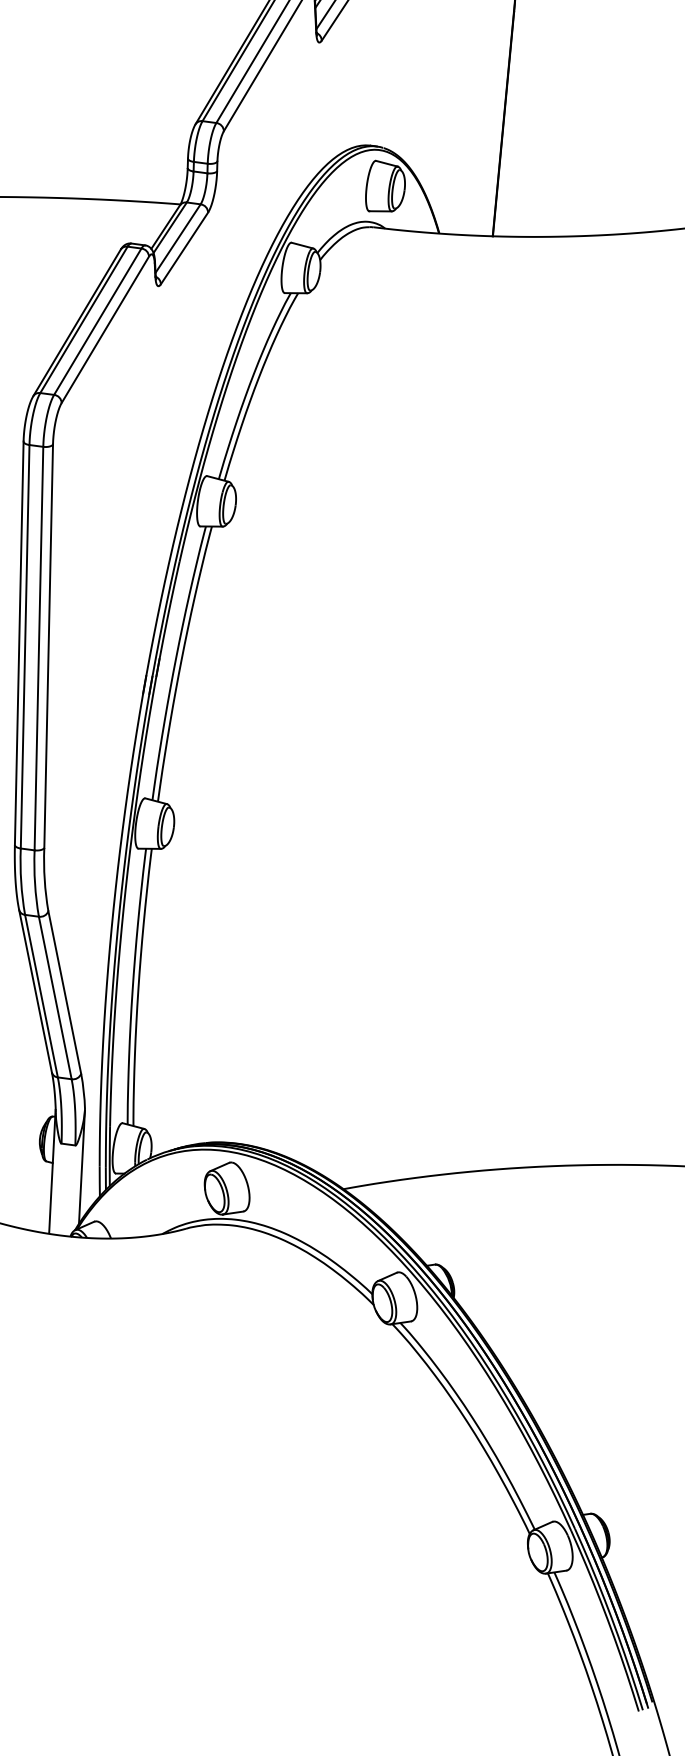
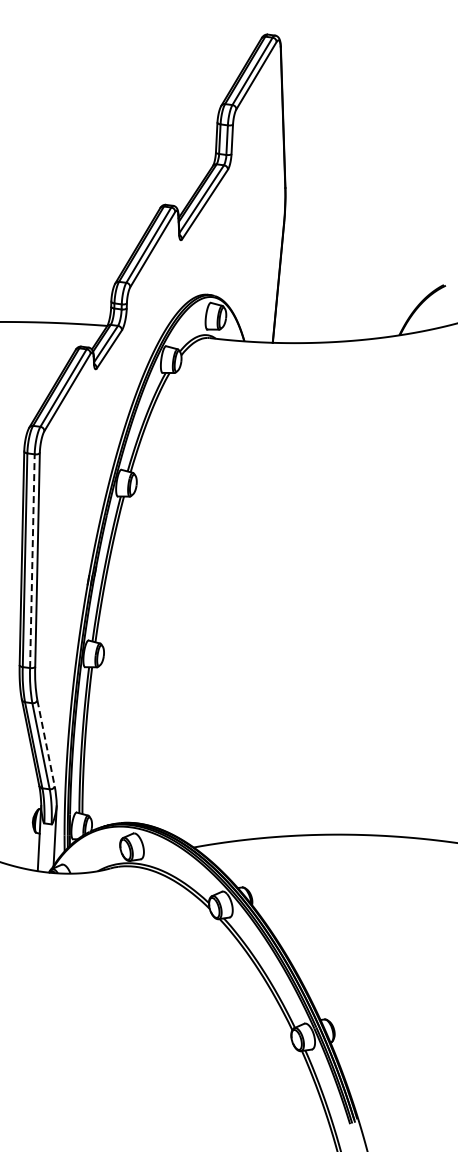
line: (39, 649) -> (32, 561), solid -> dashed
line: (65, 992) -> (46, 743), solid -> dashed

